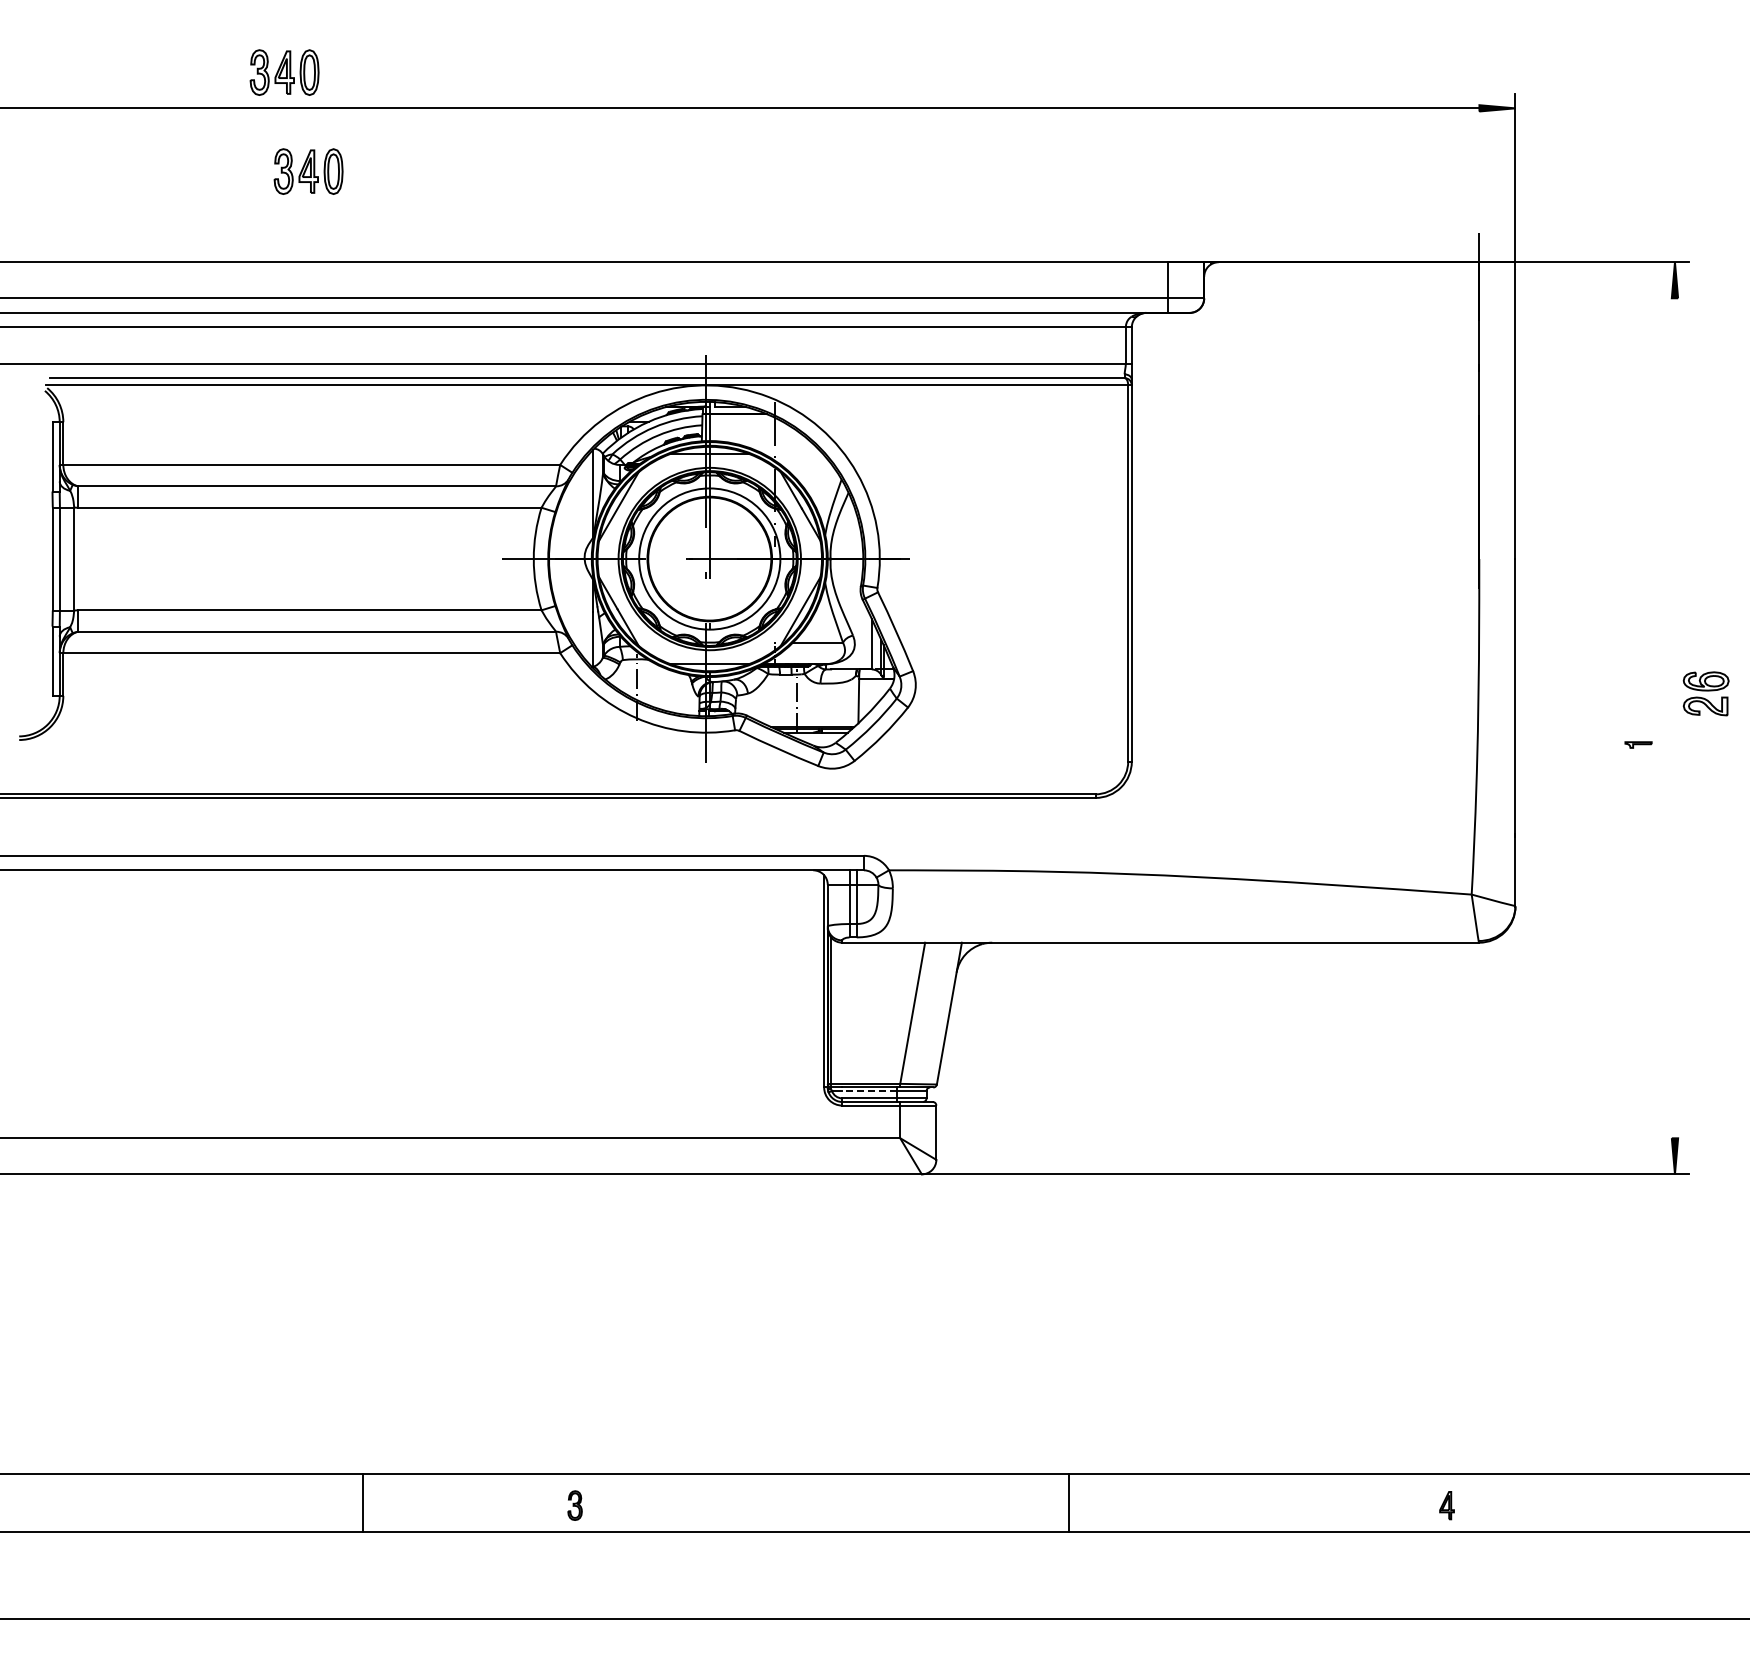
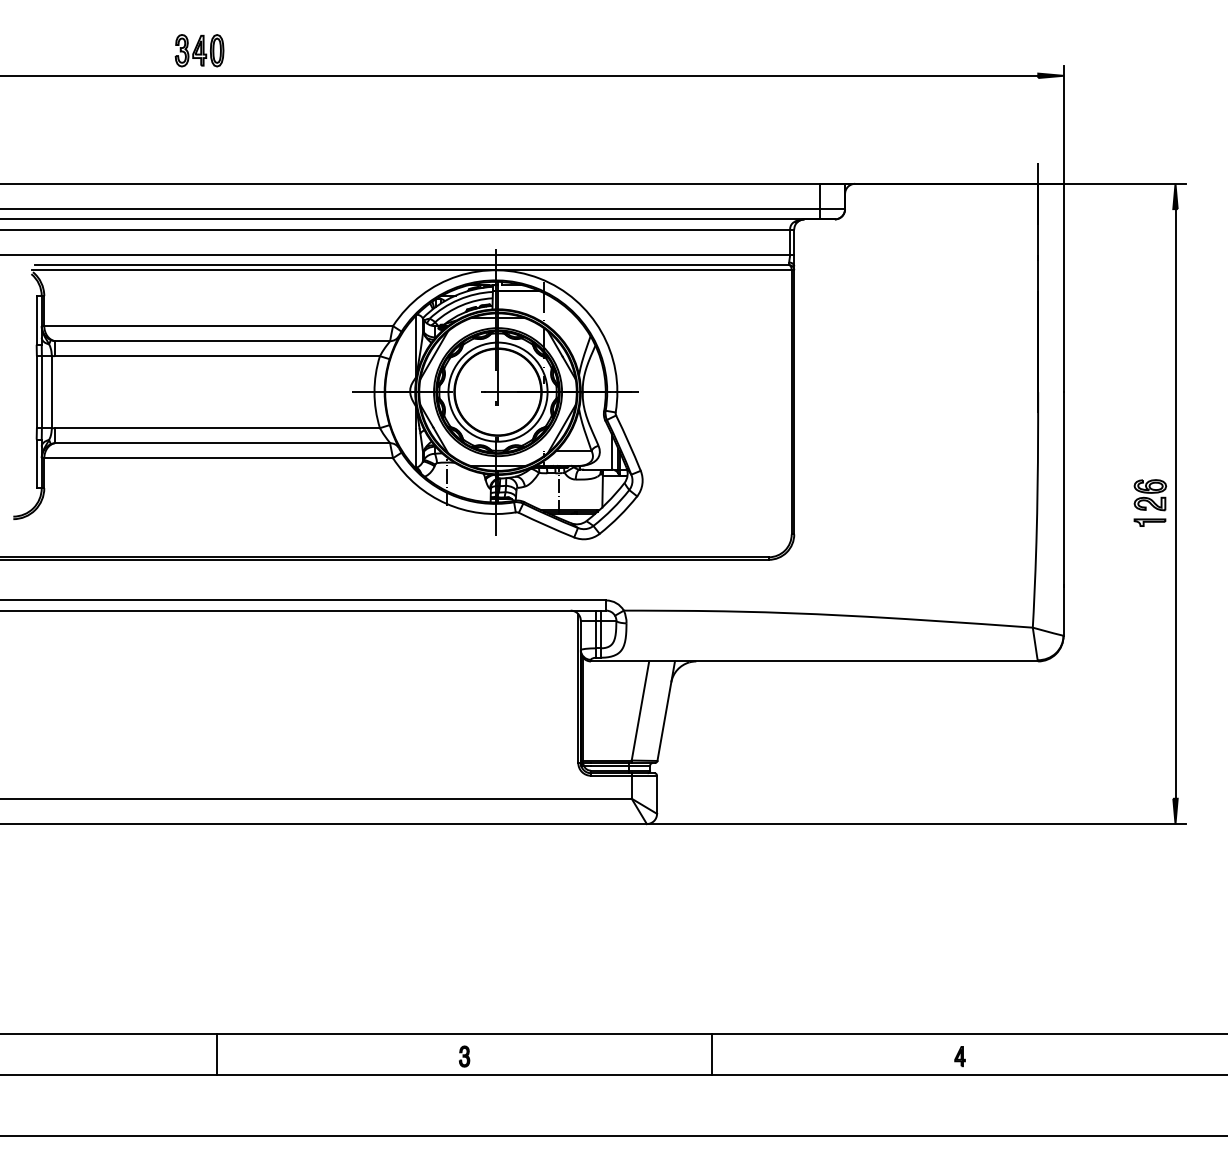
part: (308, 171) -> (216, 120), removed
part: (1705, 693) -> (1149, 494), moved
line: (1674, 718) -> (1175, 504), added
part: (1638, 744) -> (1149, 522), size x1.67
line: (869, 1091) -> (610, 765), dashed -> solid
line: (362, 1502) -> (216, 1054), moved
line: (1068, 1502) -> (711, 1054), moved
part: (574, 1505) -> (464, 1056), moved
part: (1446, 1505) -> (959, 1056), moved

